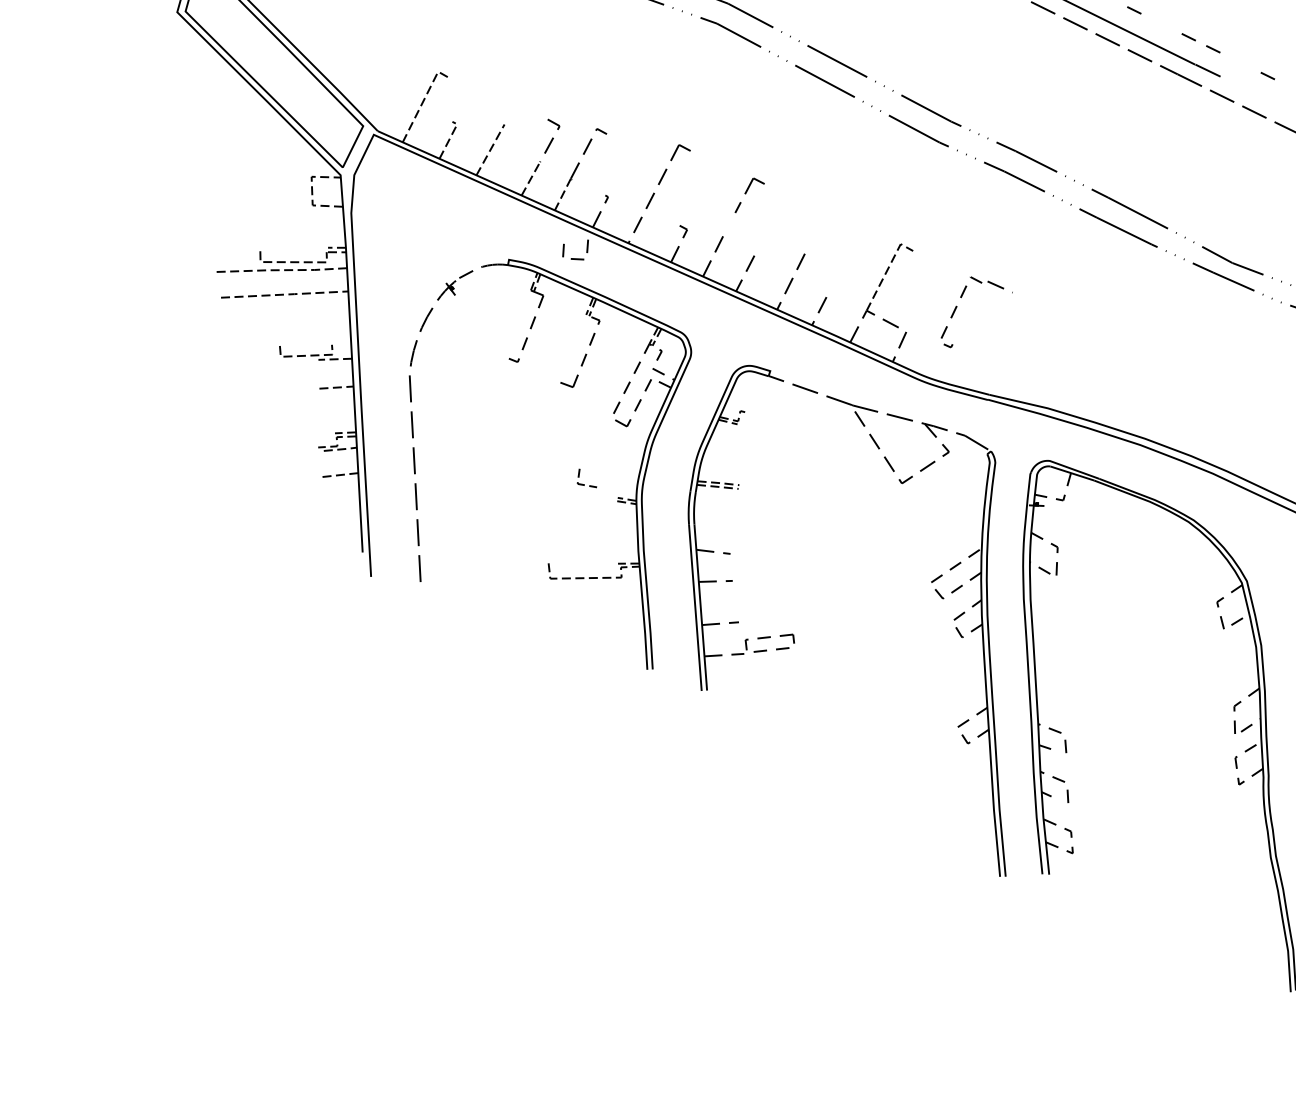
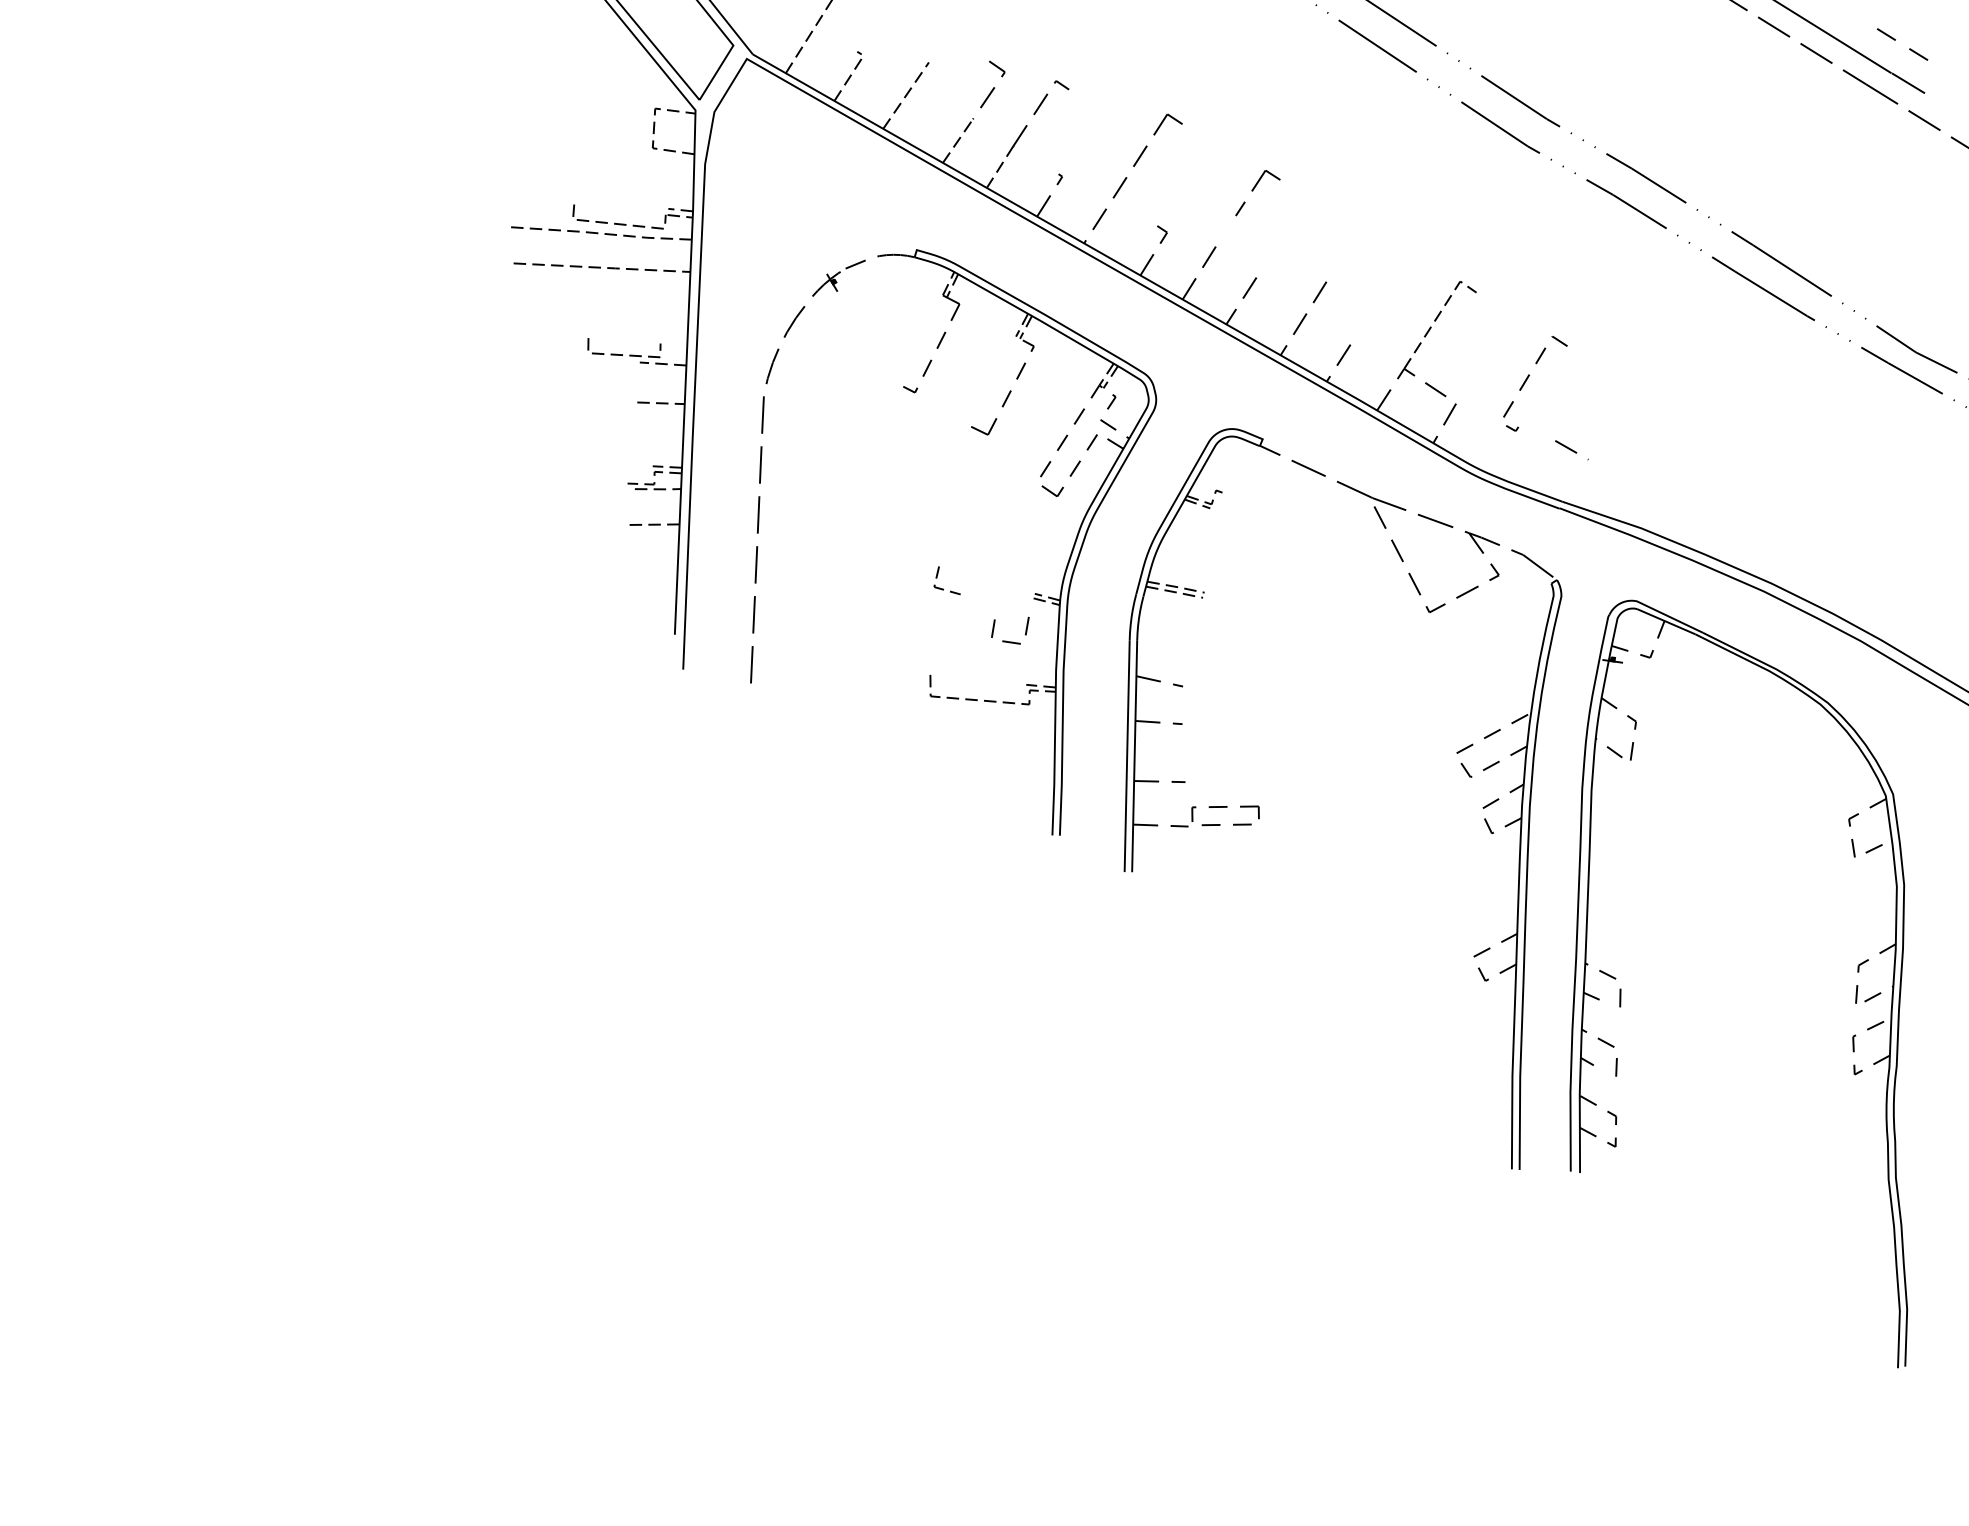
line: (573, 258) -> (1006, 640), moved
line: (999, 287) -> (1571, 450), moved
line: (584, 484) -> (943, 588), moved

